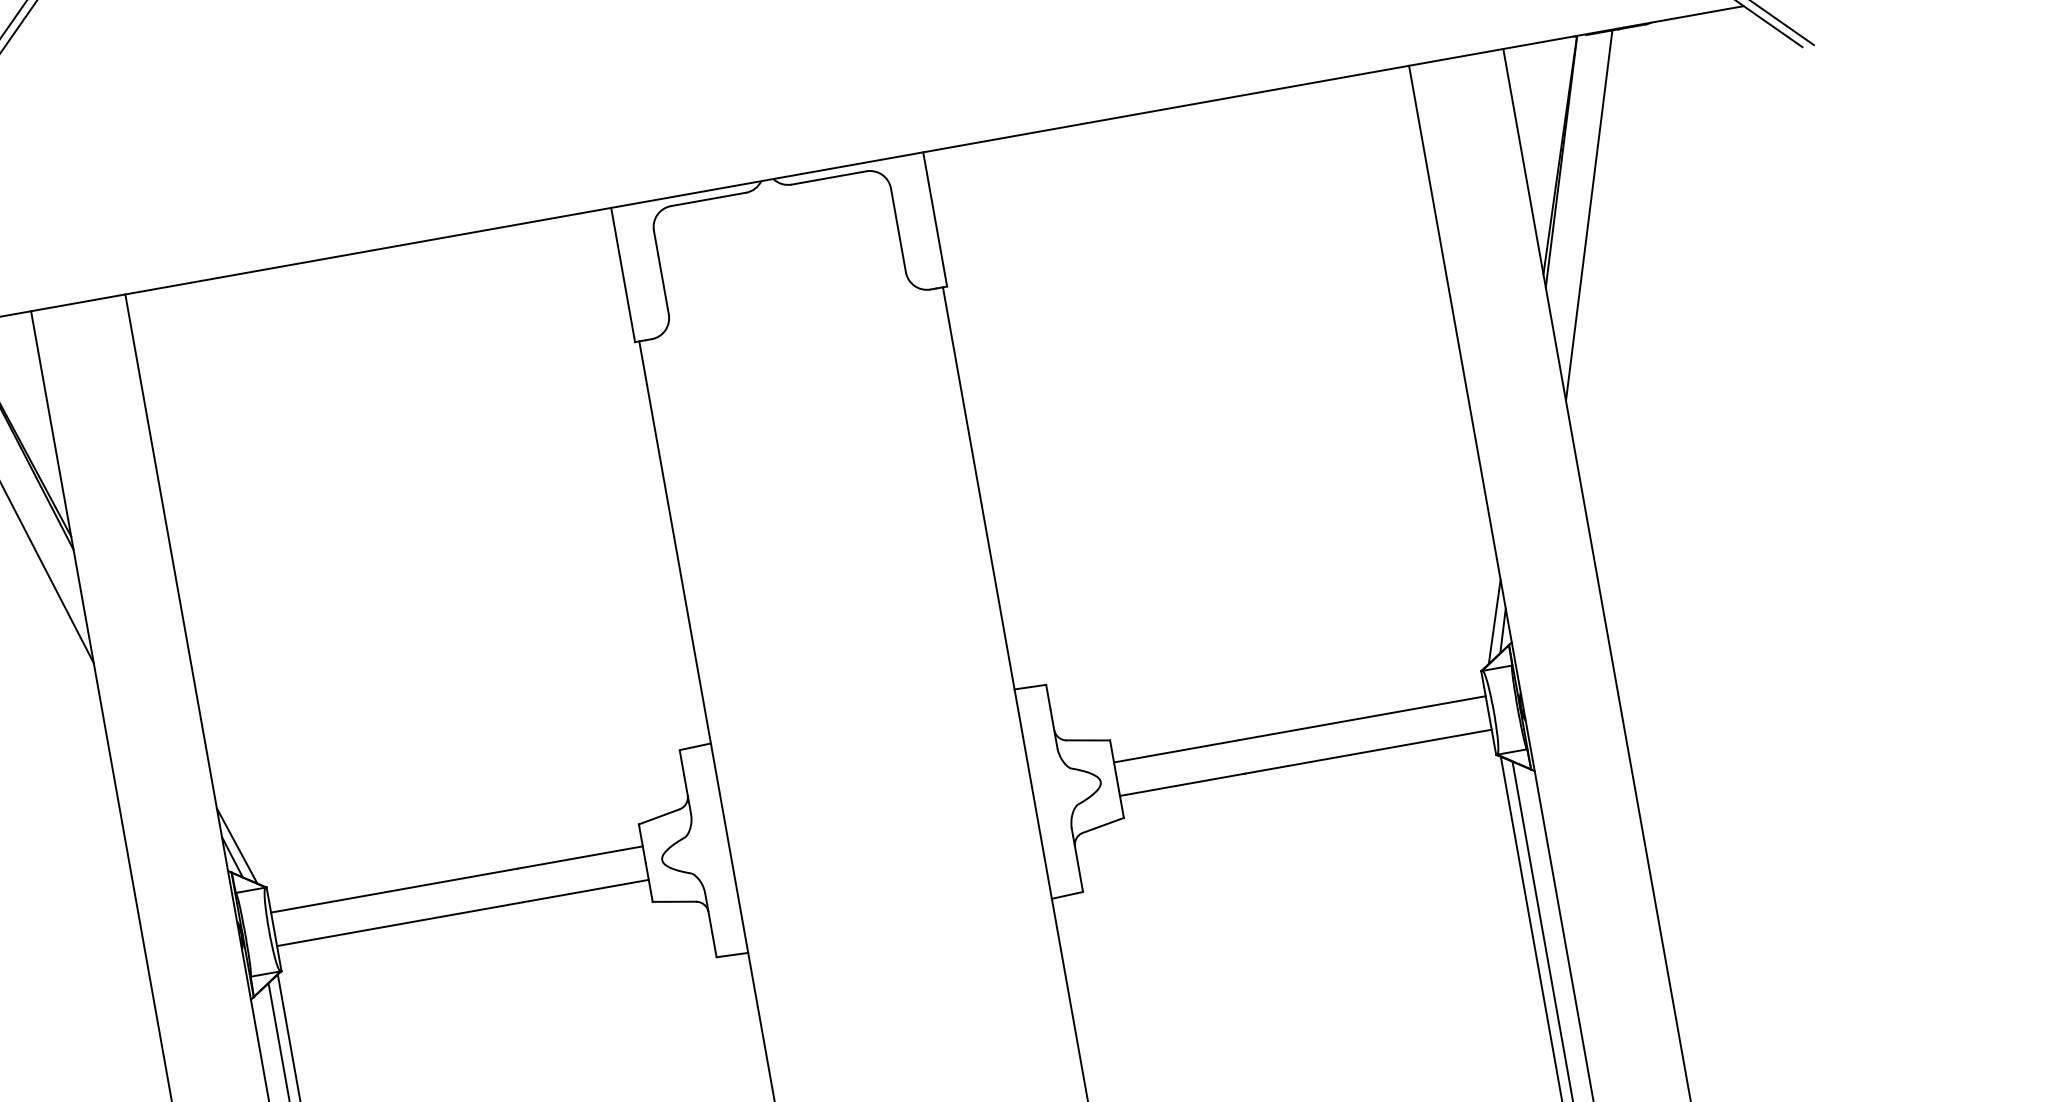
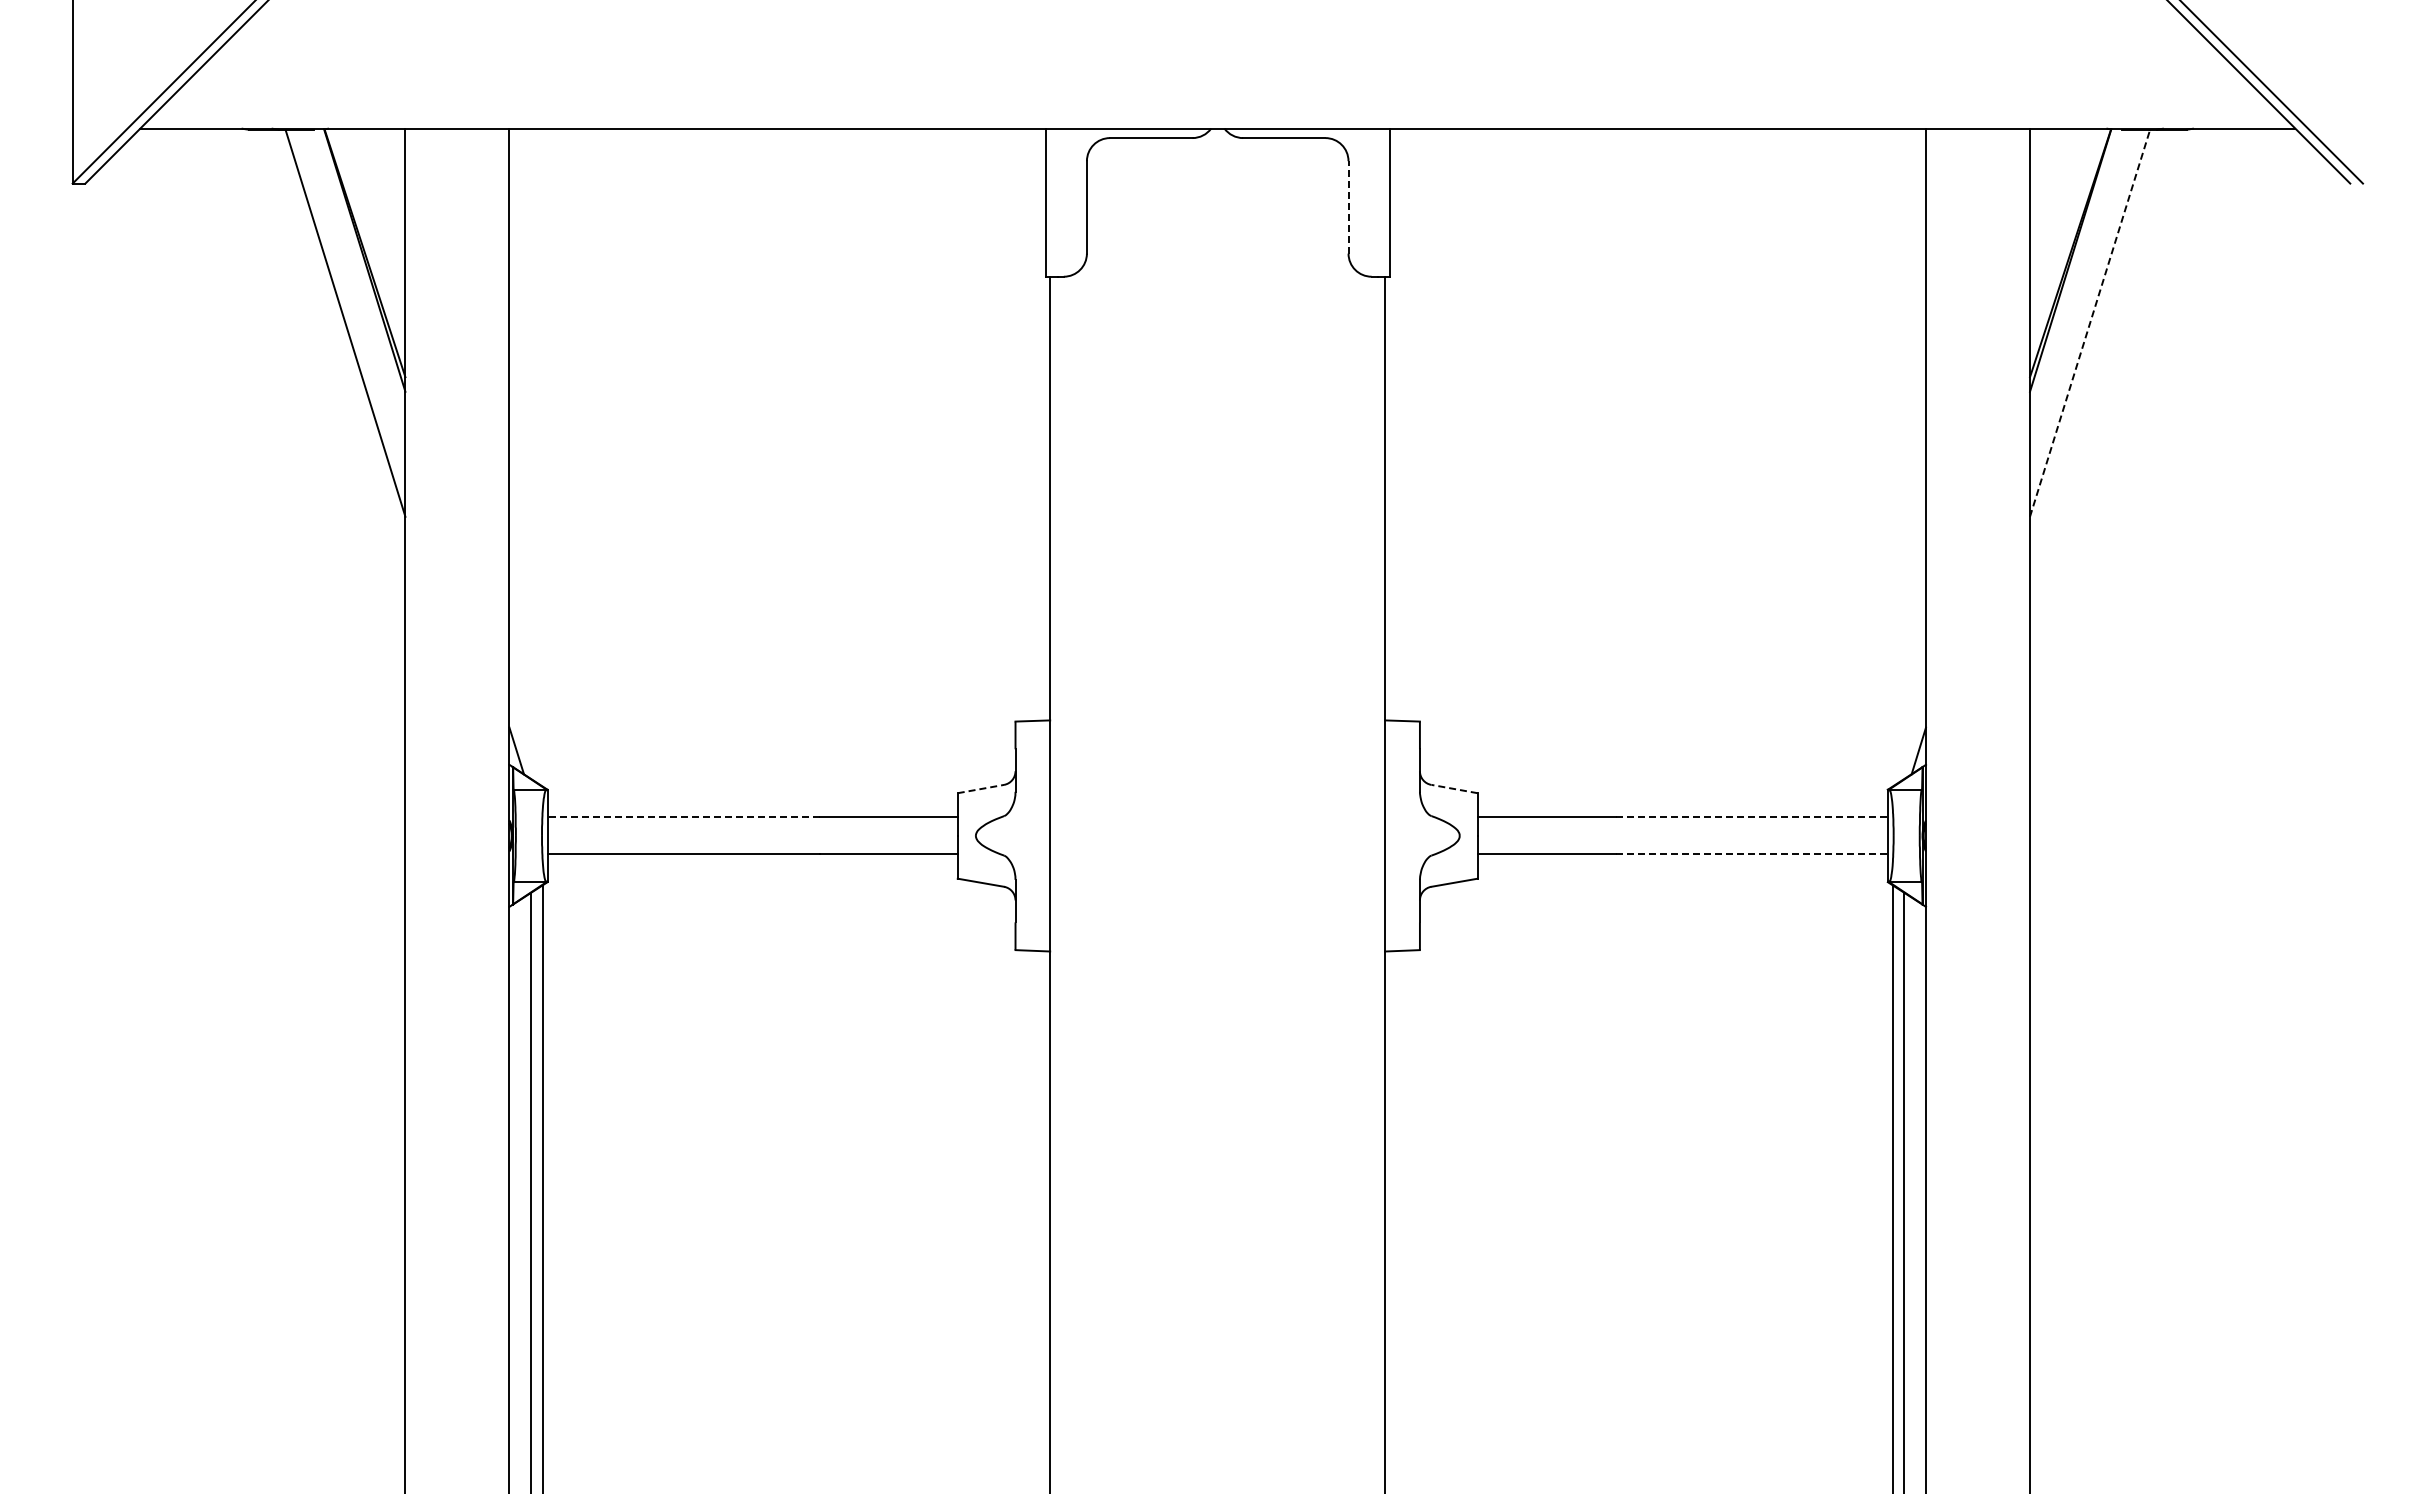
line: (1588, 216) -> (2089, 323), solid -> dashed
line: (898, 229) -> (1348, 206), solid -> dashed
line: (1494, 621) -> (1911, 739), removed
line: (1362, 718) -> (1751, 817), solid -> dashed
line: (1088, 739) -> (1454, 788), solid -> dashed
line: (1368, 751) -> (1751, 854), solid -> dashed
line: (658, 817) -> (980, 789), solid -> dashed
line: (236, 845) -> (523, 739), removed
line: (394, 890) -> (683, 817), solid -> dashed

